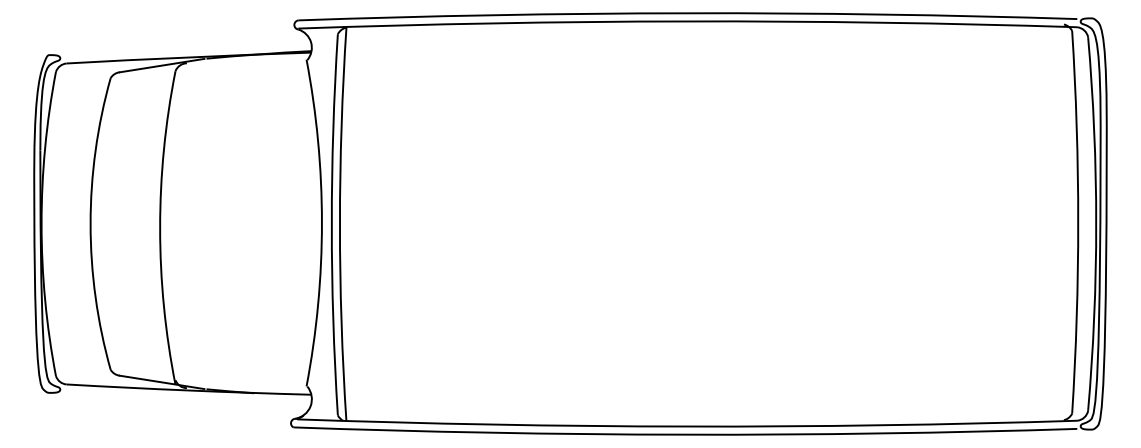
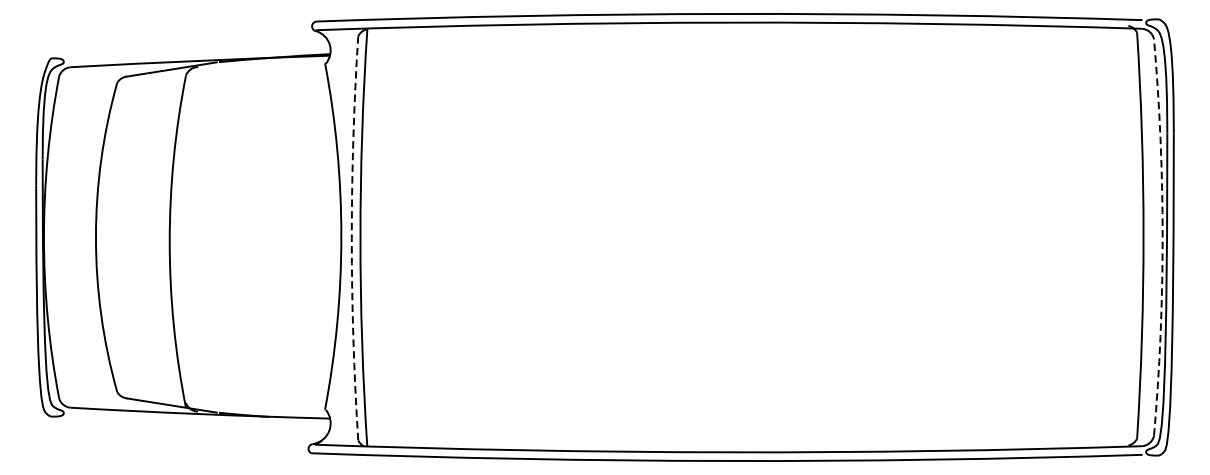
arc: (1096, 223) -> (1162, 236), solid -> dashed
arc: (331, 224) -> (351, 238), solid -> dashed

